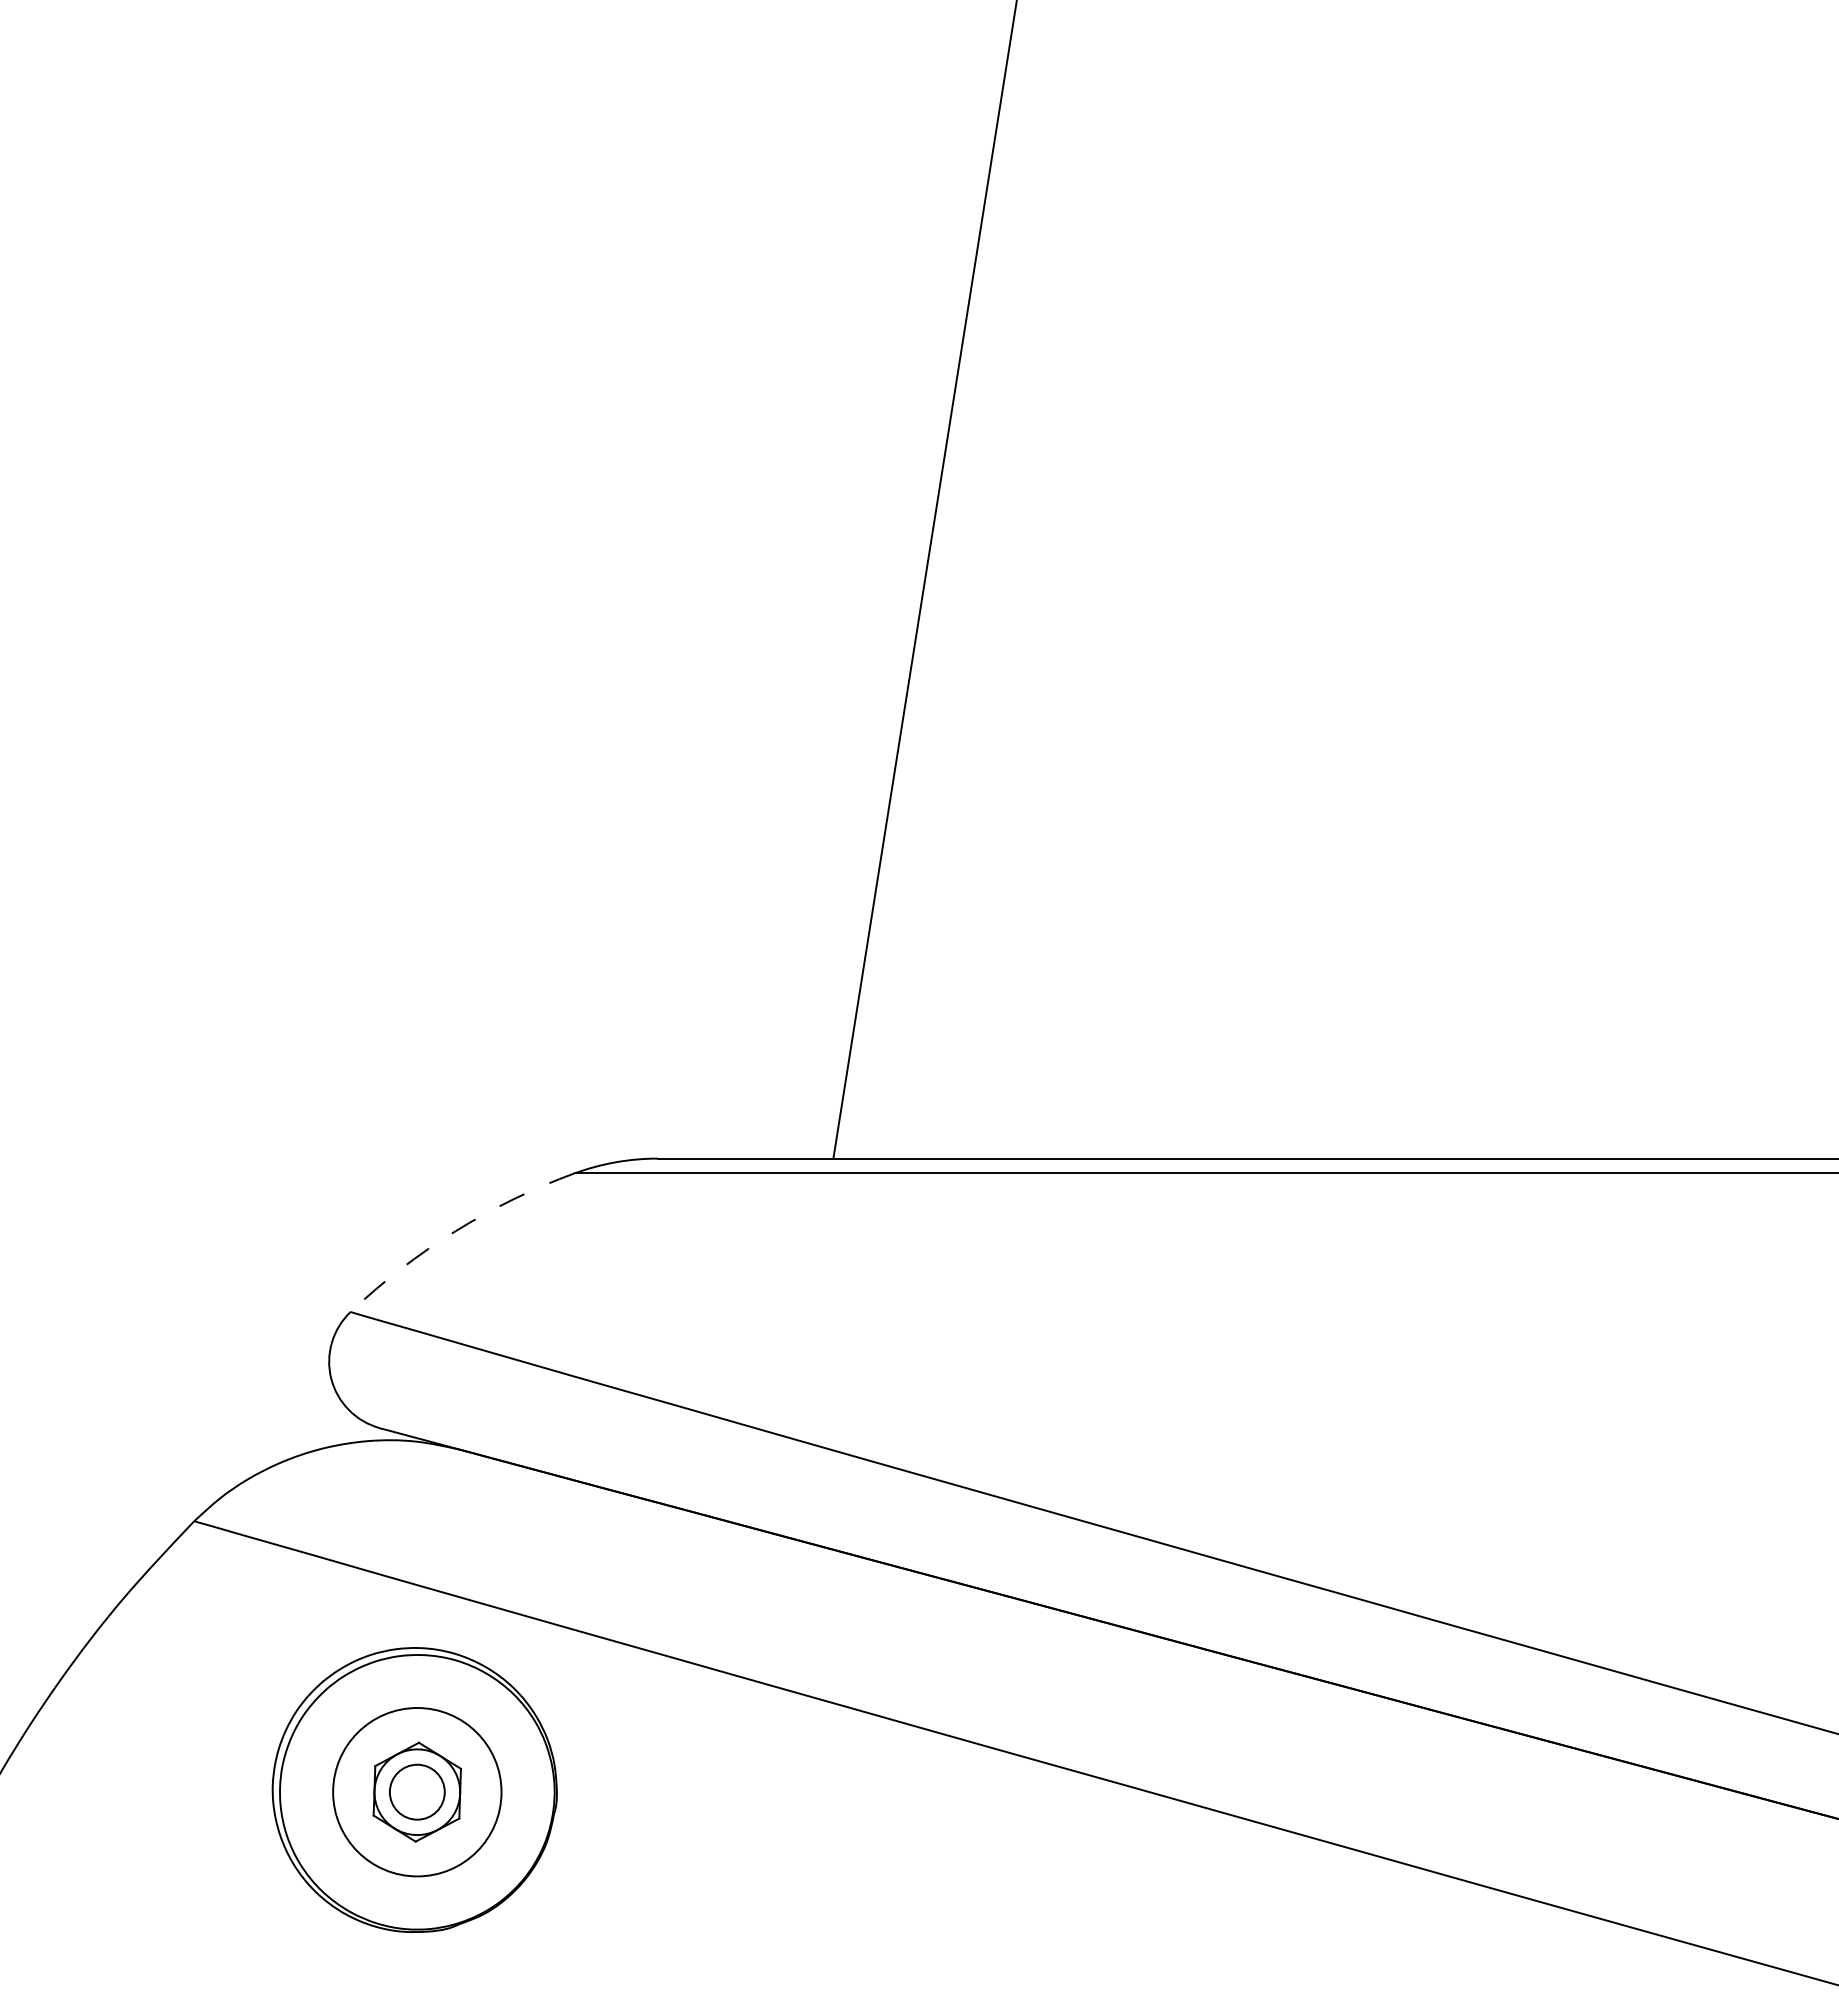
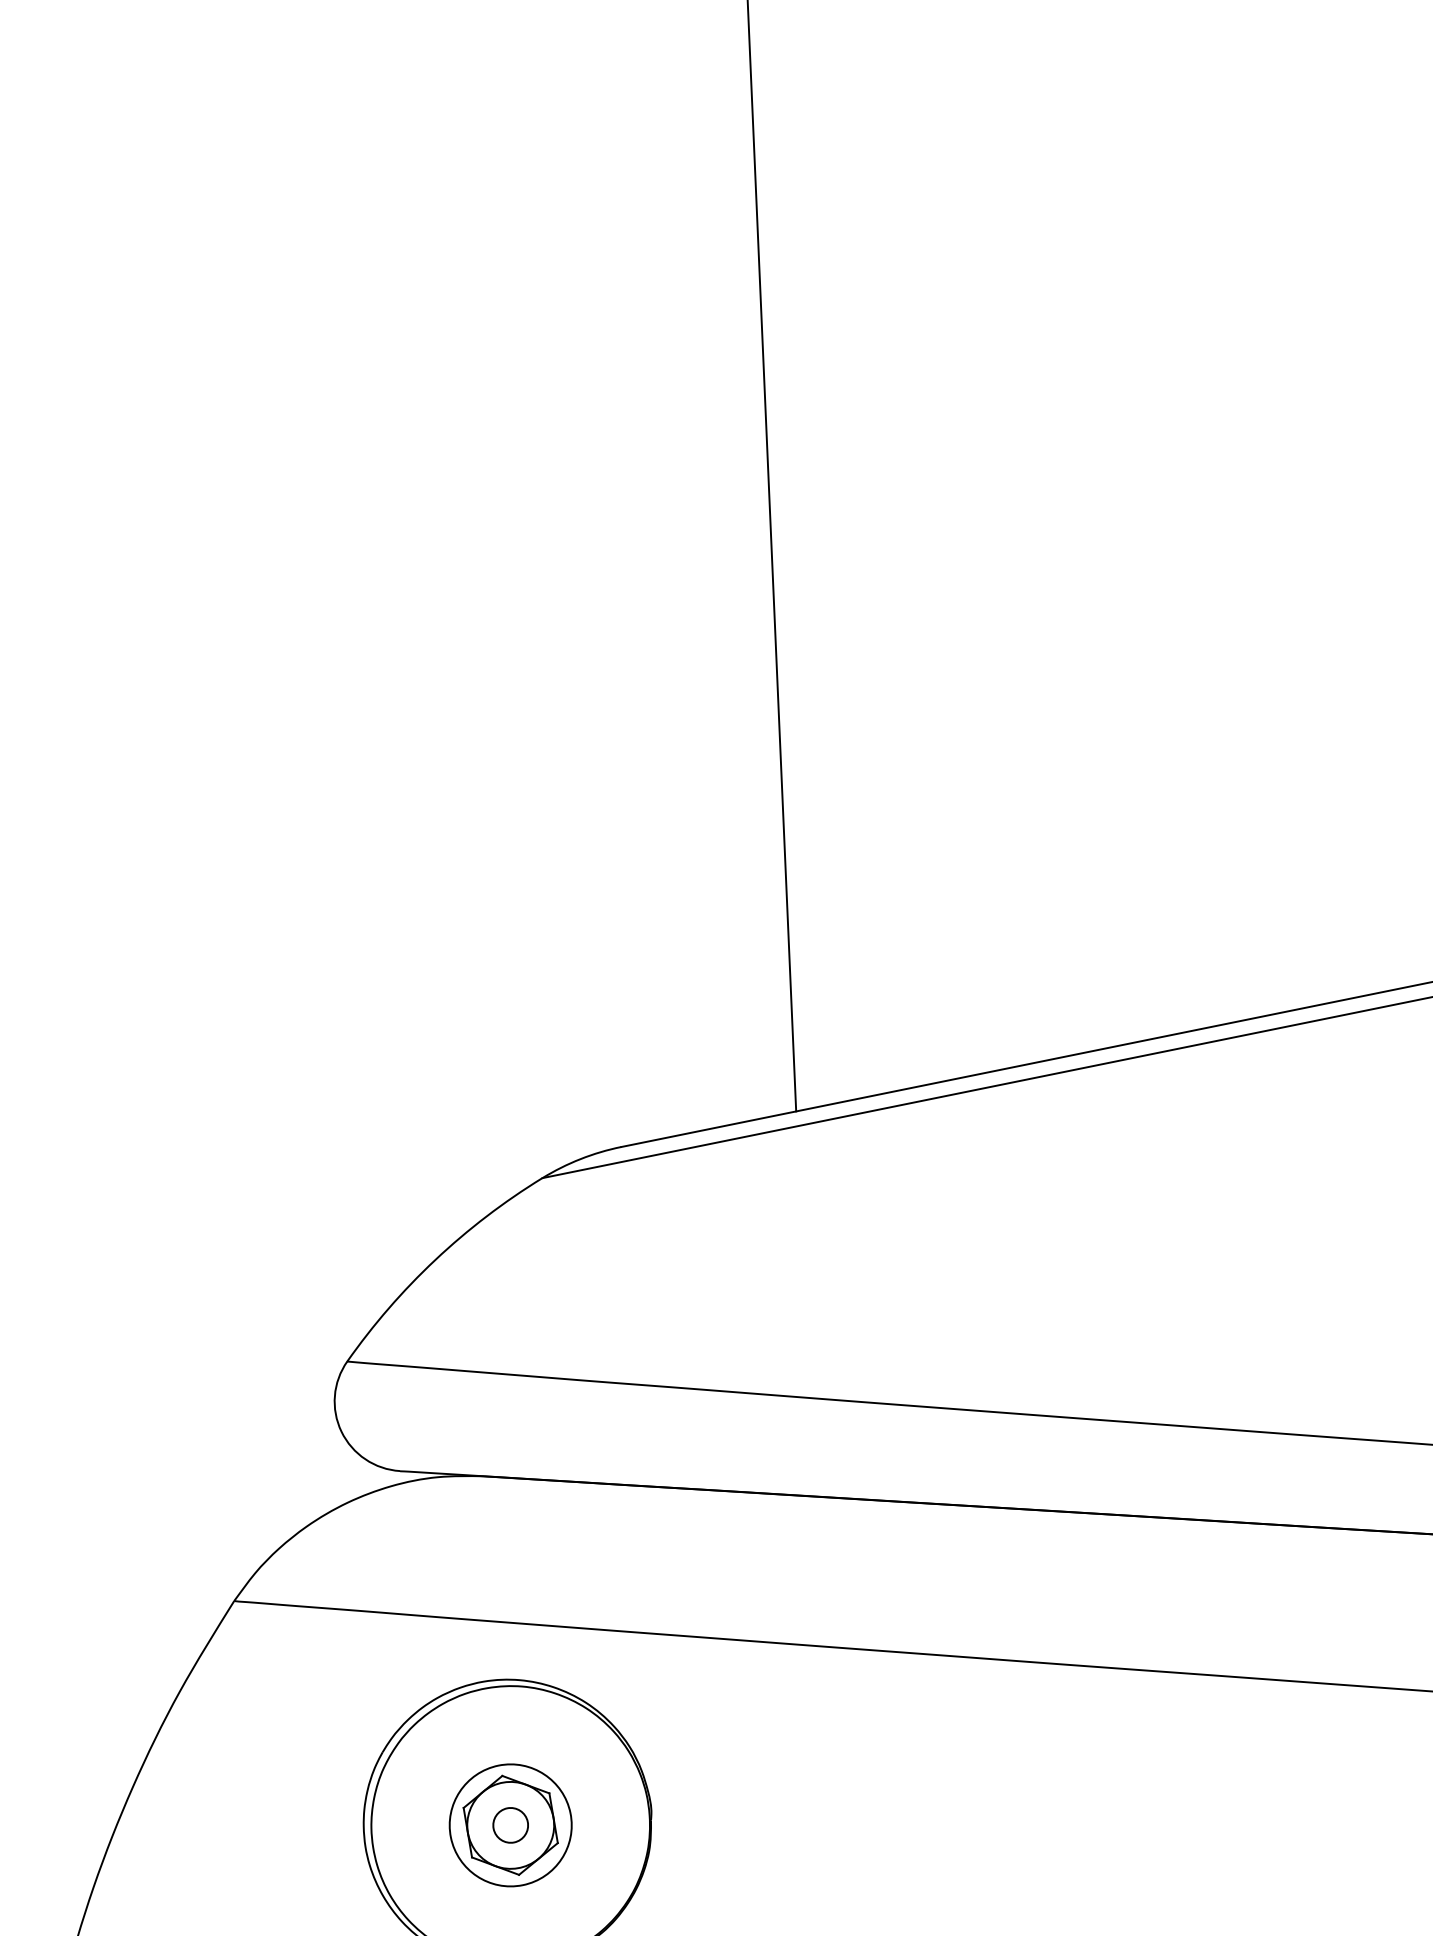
arc: (455, 1231) -> (435, 1260), dashed -> solid
circle: (417, 1792) -> (510, 1825), size x0.62
circle: (417, 1792) -> (510, 1825), size x0.71

